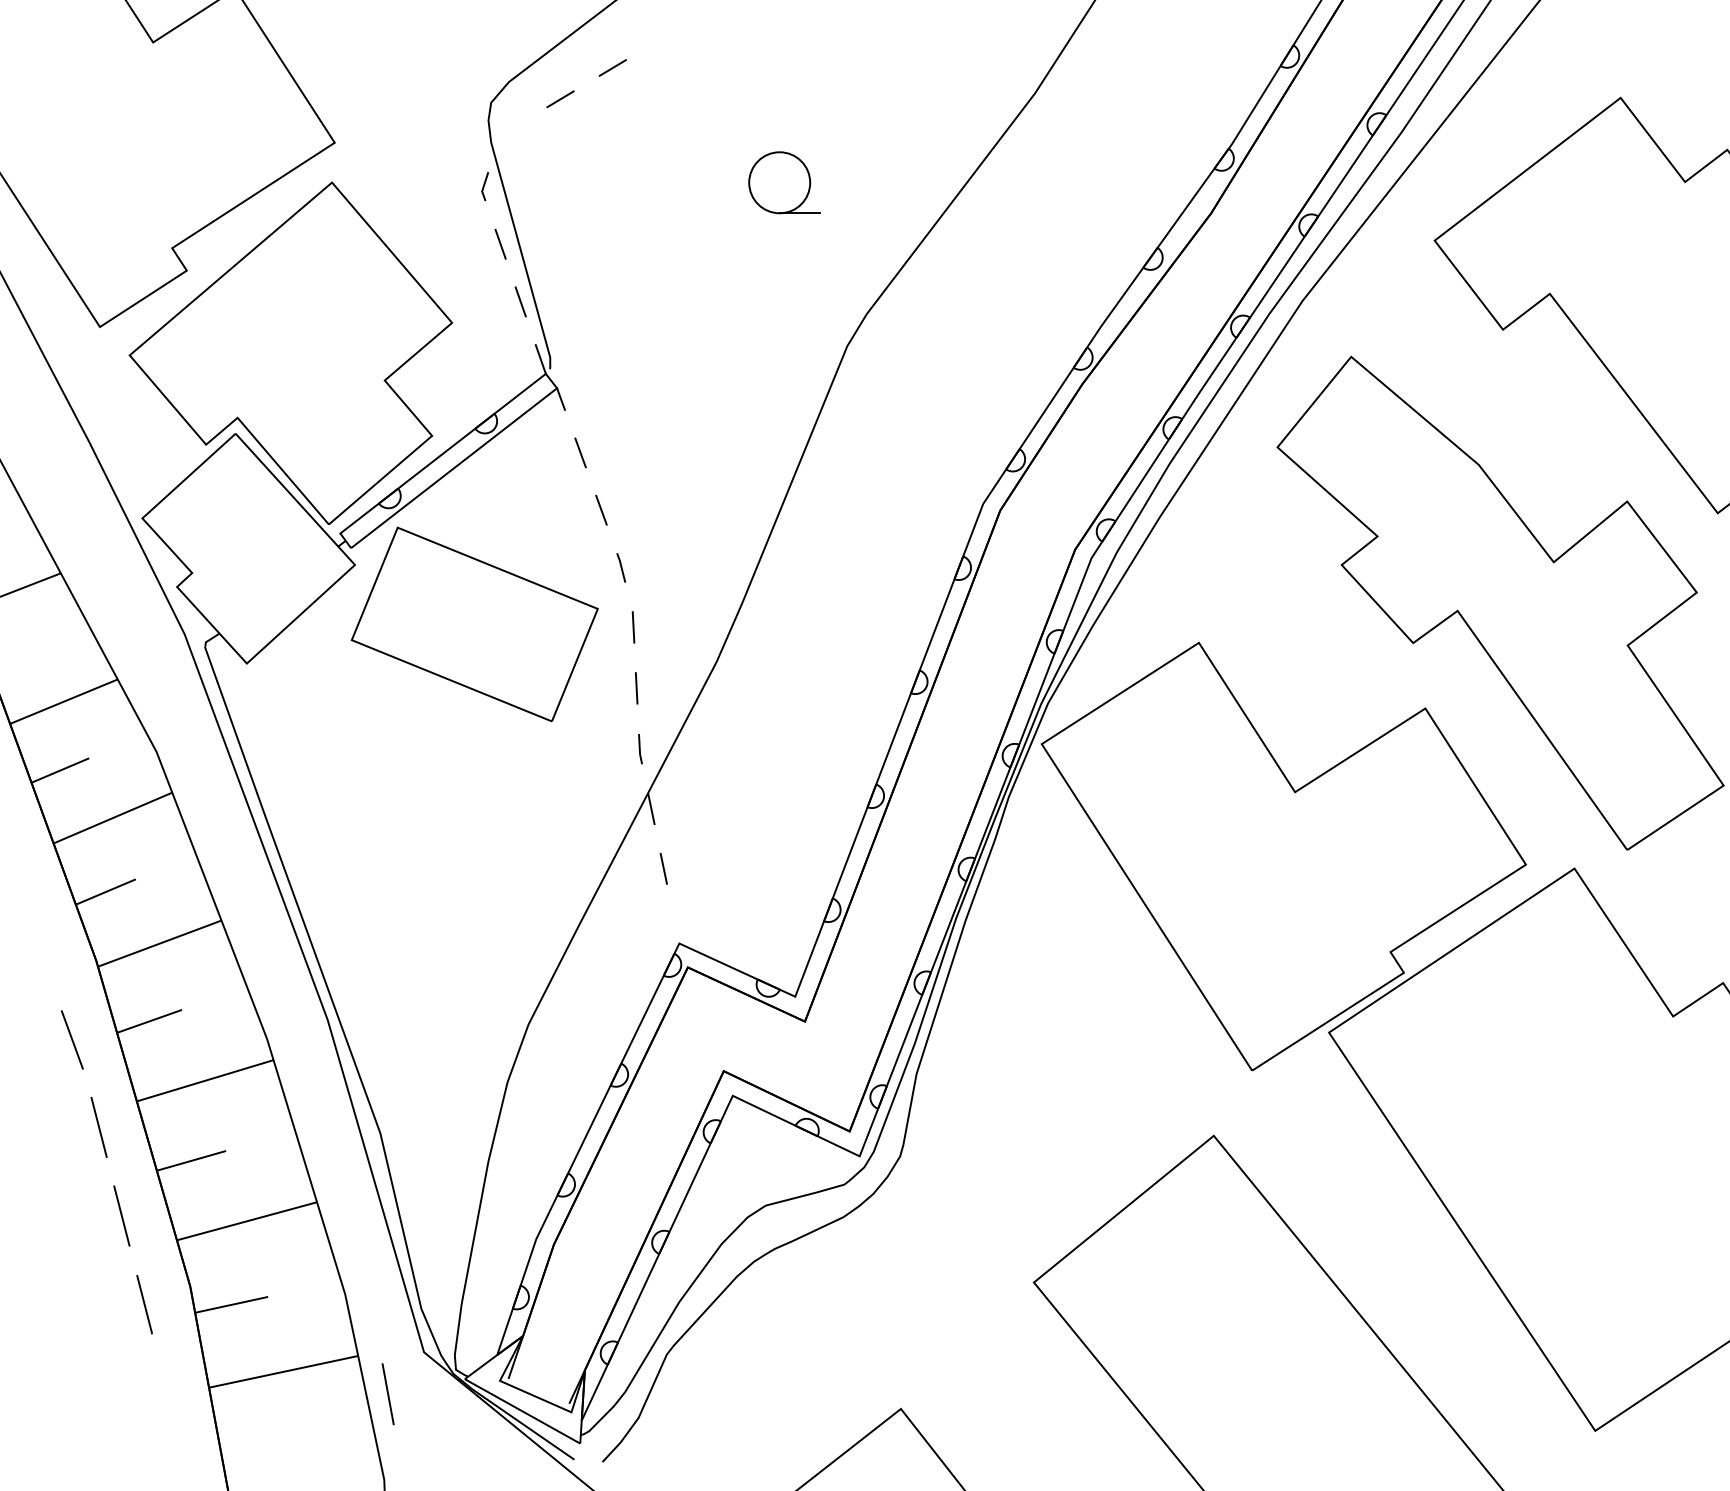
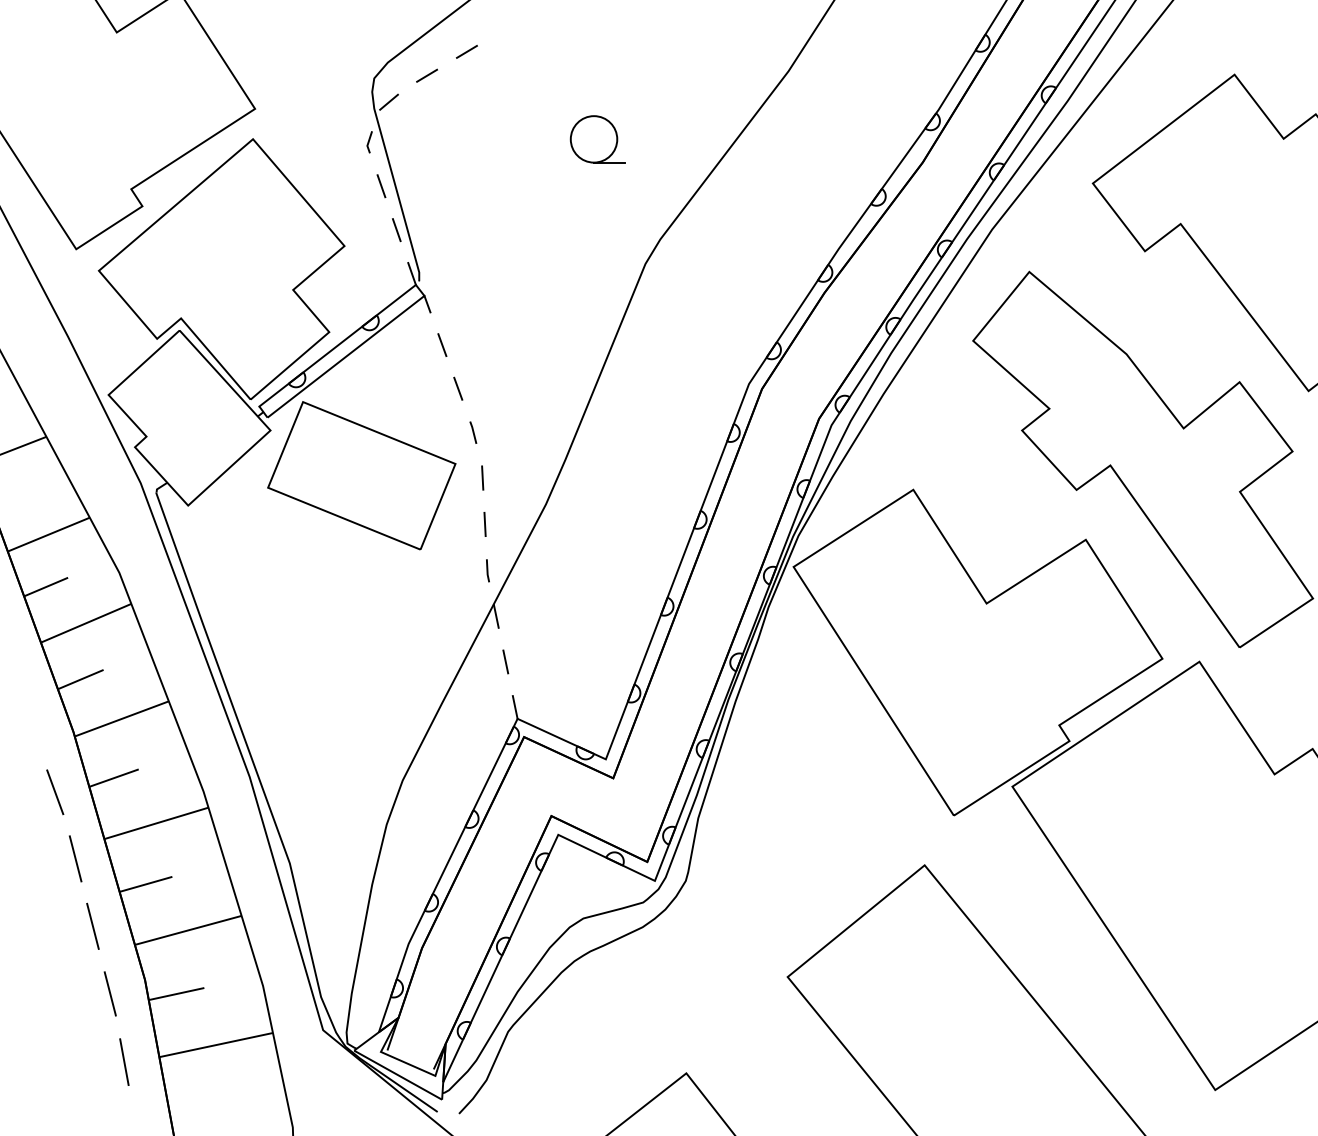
line: (510, 133) -> (388, 101), added
line: (676, 928) -> (515, 707), added
line: (387, 1394) -> (123, 1062), moved

